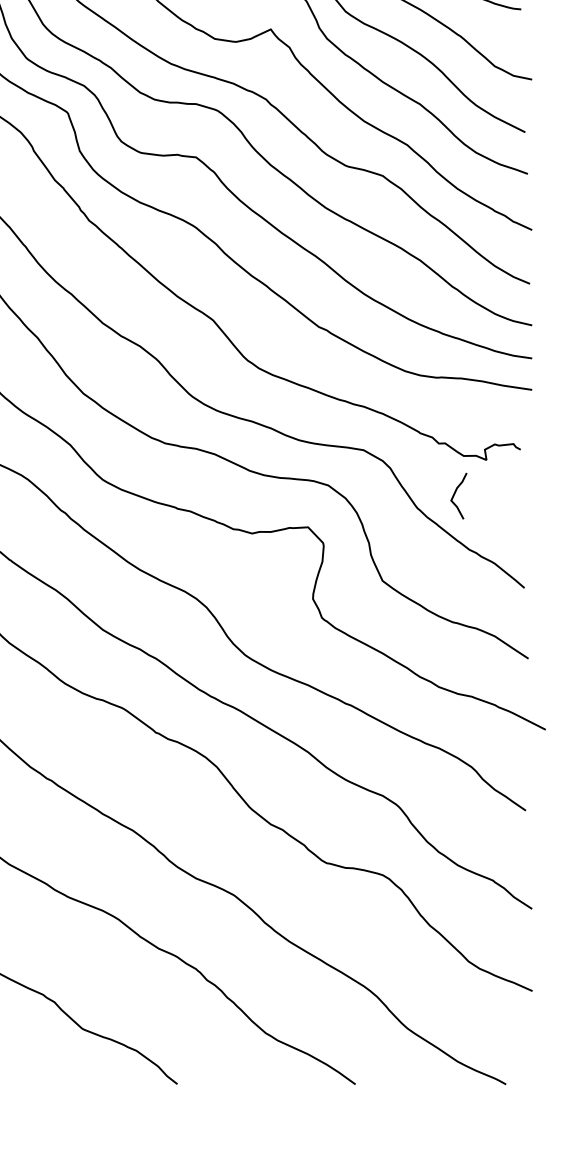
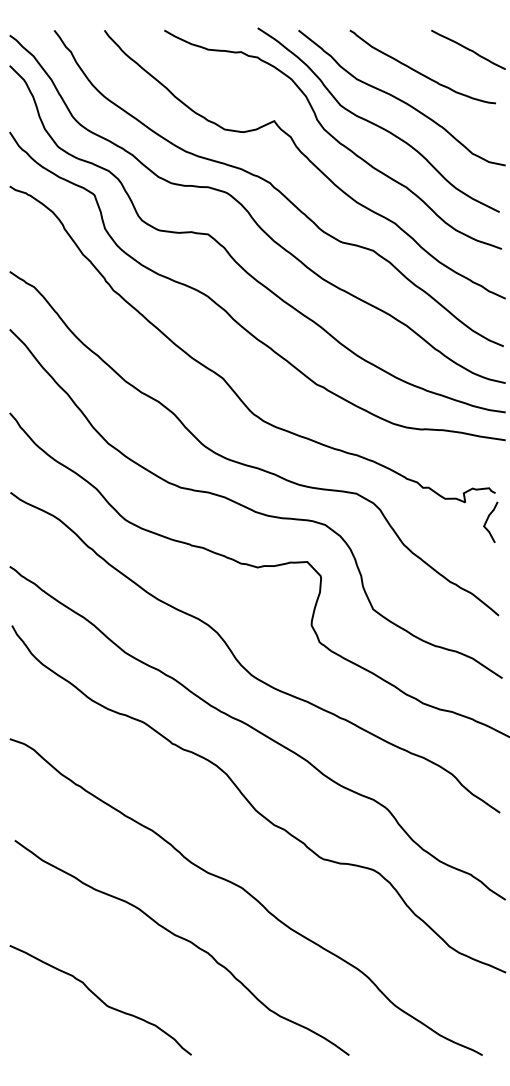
curve: (455, 495) -> (487, 521), moved

